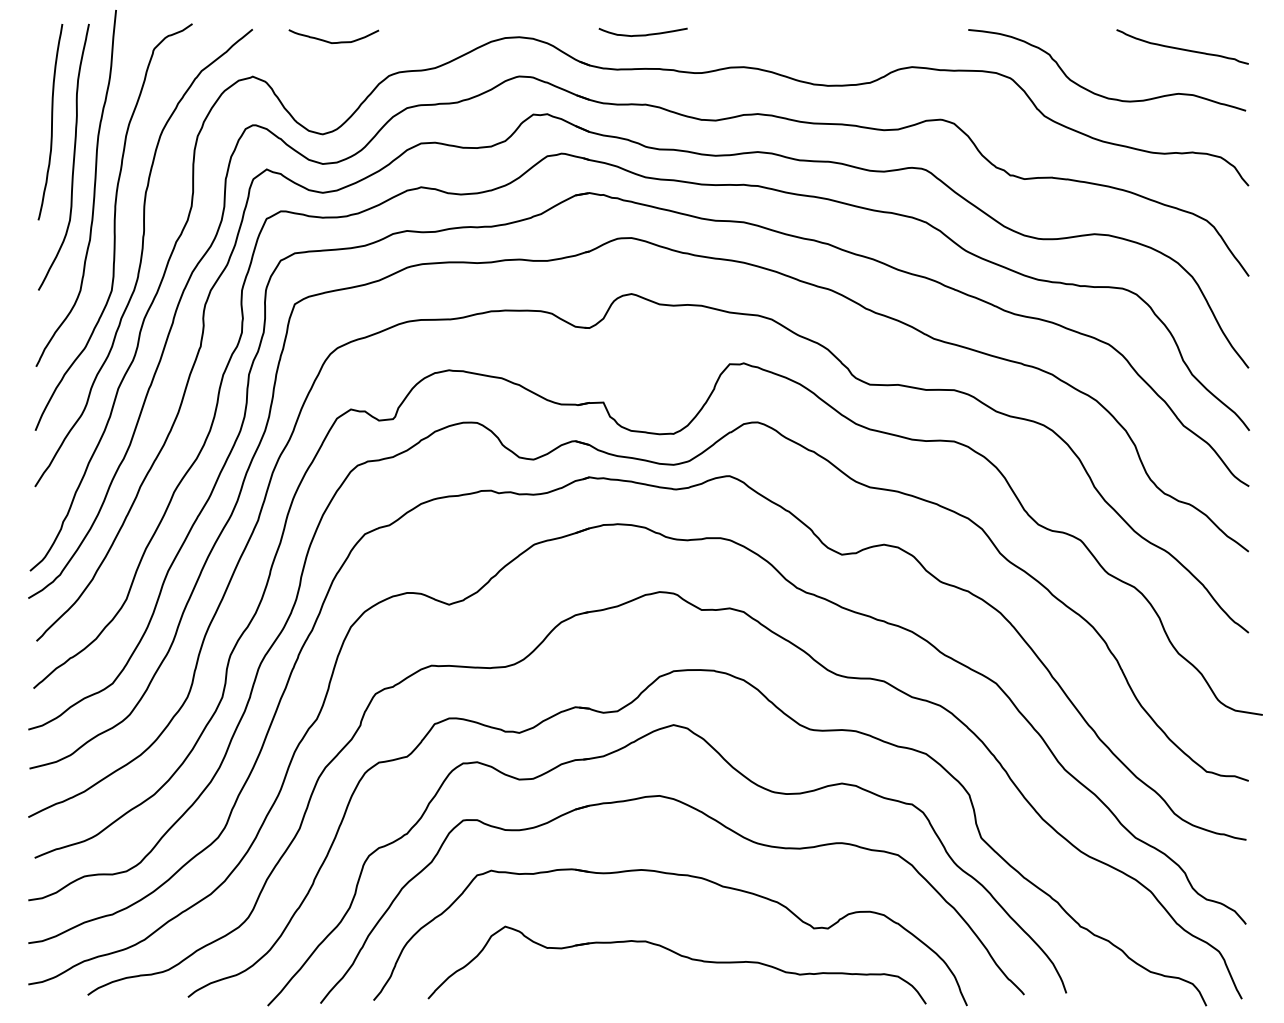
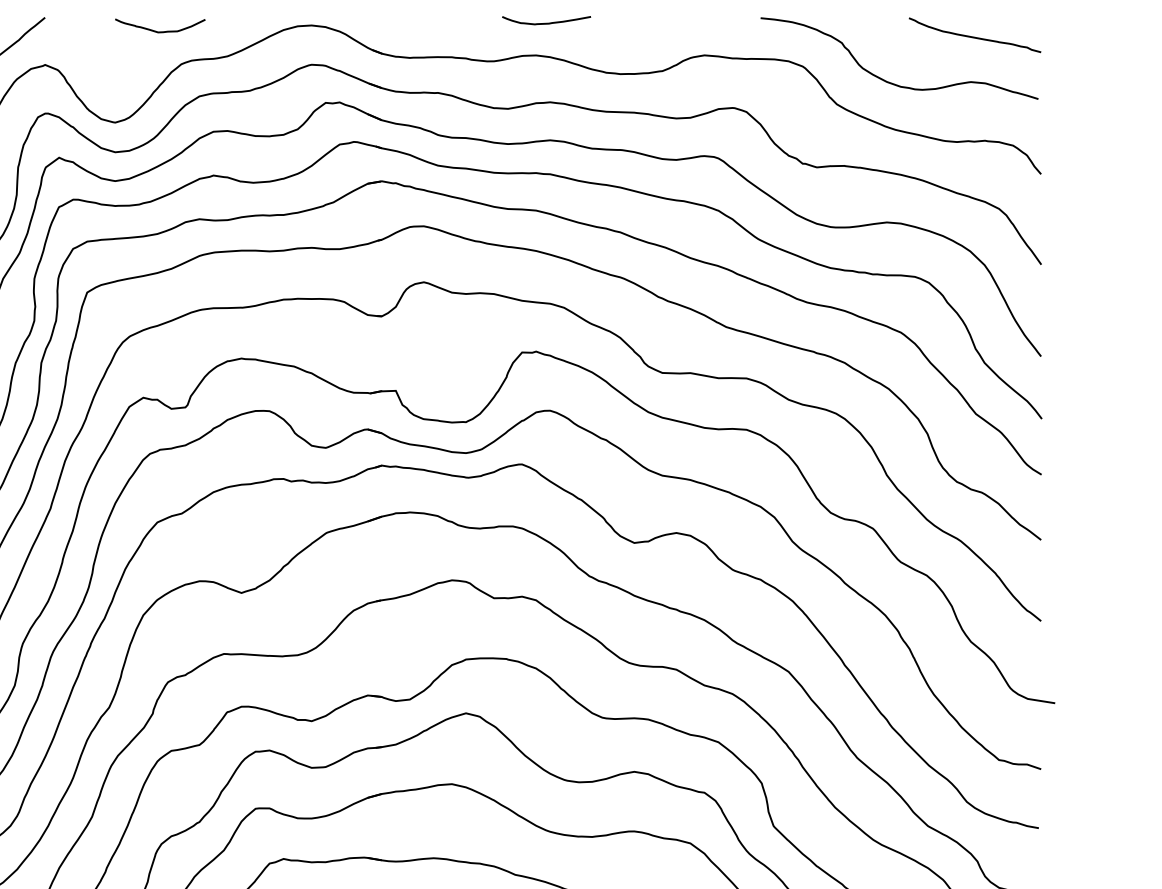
curve: (642, 34) -> (545, 22), moved
curve: (330, 41) -> (156, 30), moved

